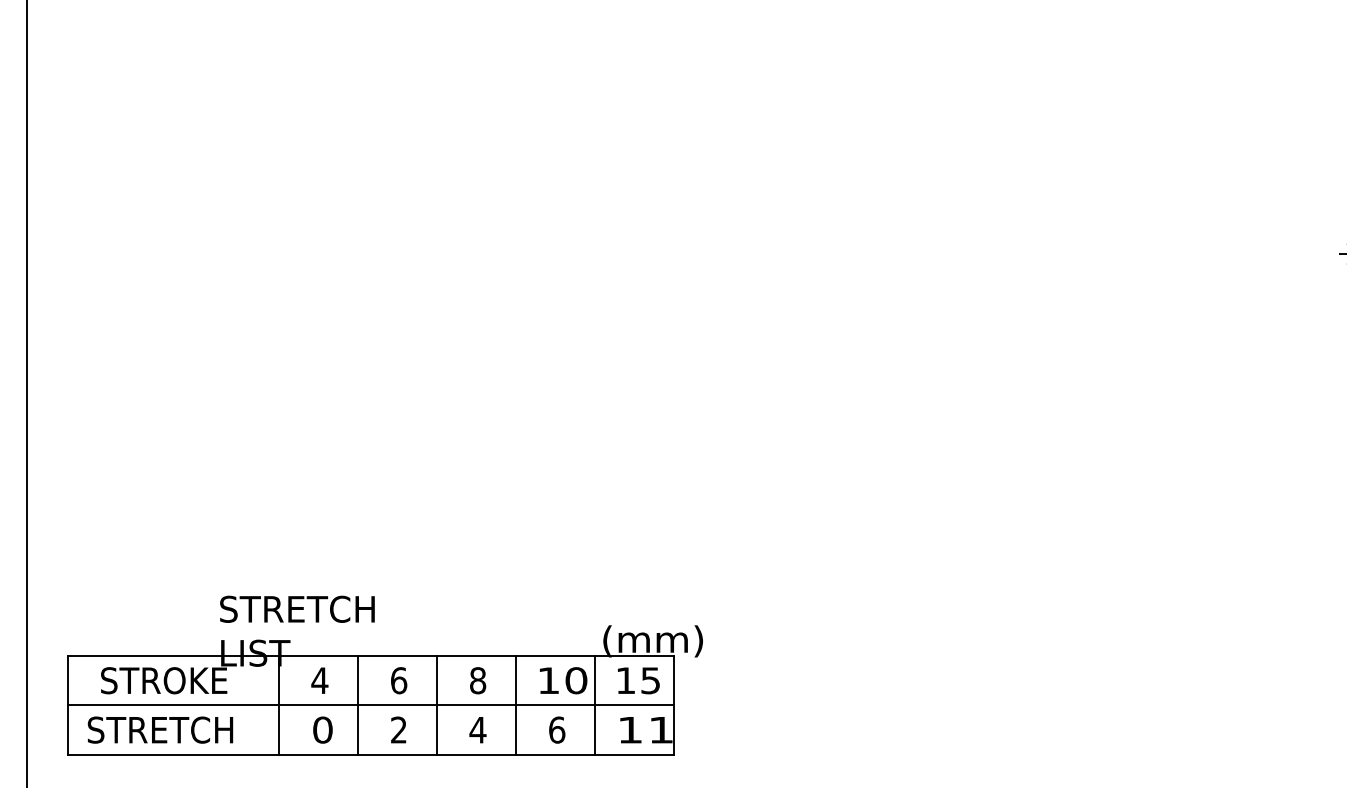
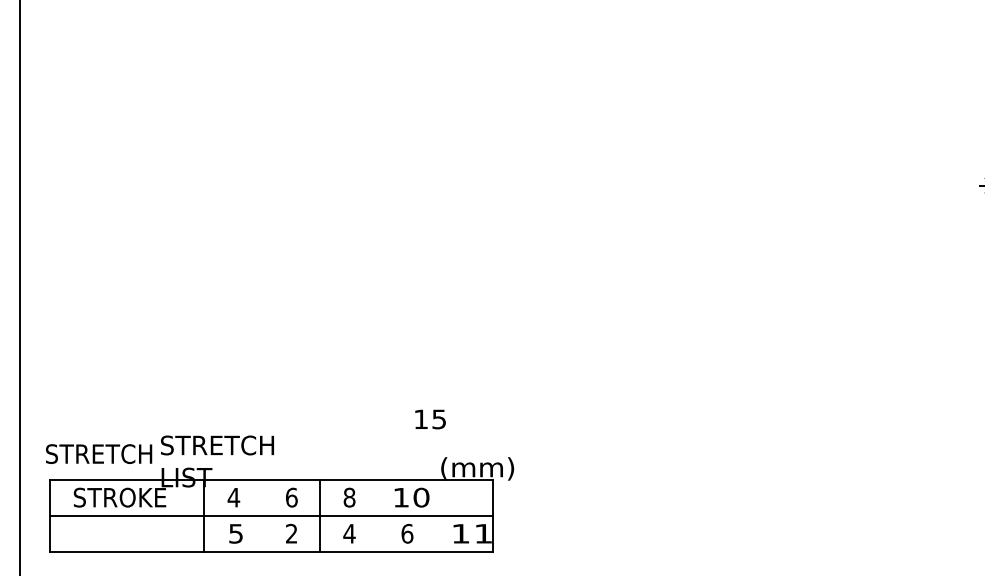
text: (638, 680) -> (430, 419), moved
line: (357, 705) -> (261, 515), removed
line: (516, 705) -> (377, 515), removed
line: (595, 705) -> (435, 515), removed
text: (160, 729) -> (99, 453), moved
text: (322, 729) -> (235, 533), 0 -> 5

